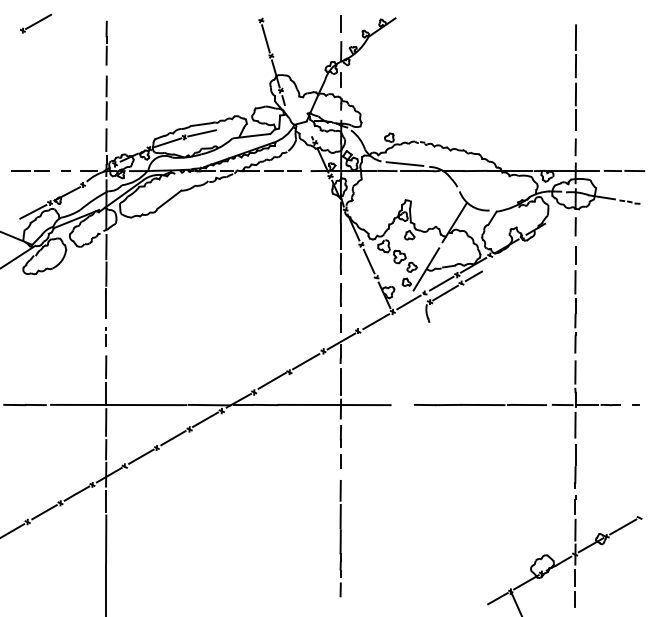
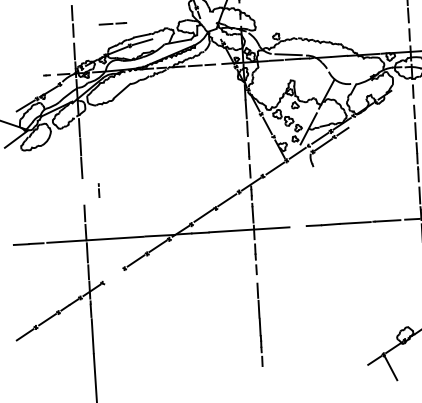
line: (30, 170) -> (112, 23), moved
line: (105, 336) -> (98, 190), moved
line: (141, 456) -> (114, 275), removed

